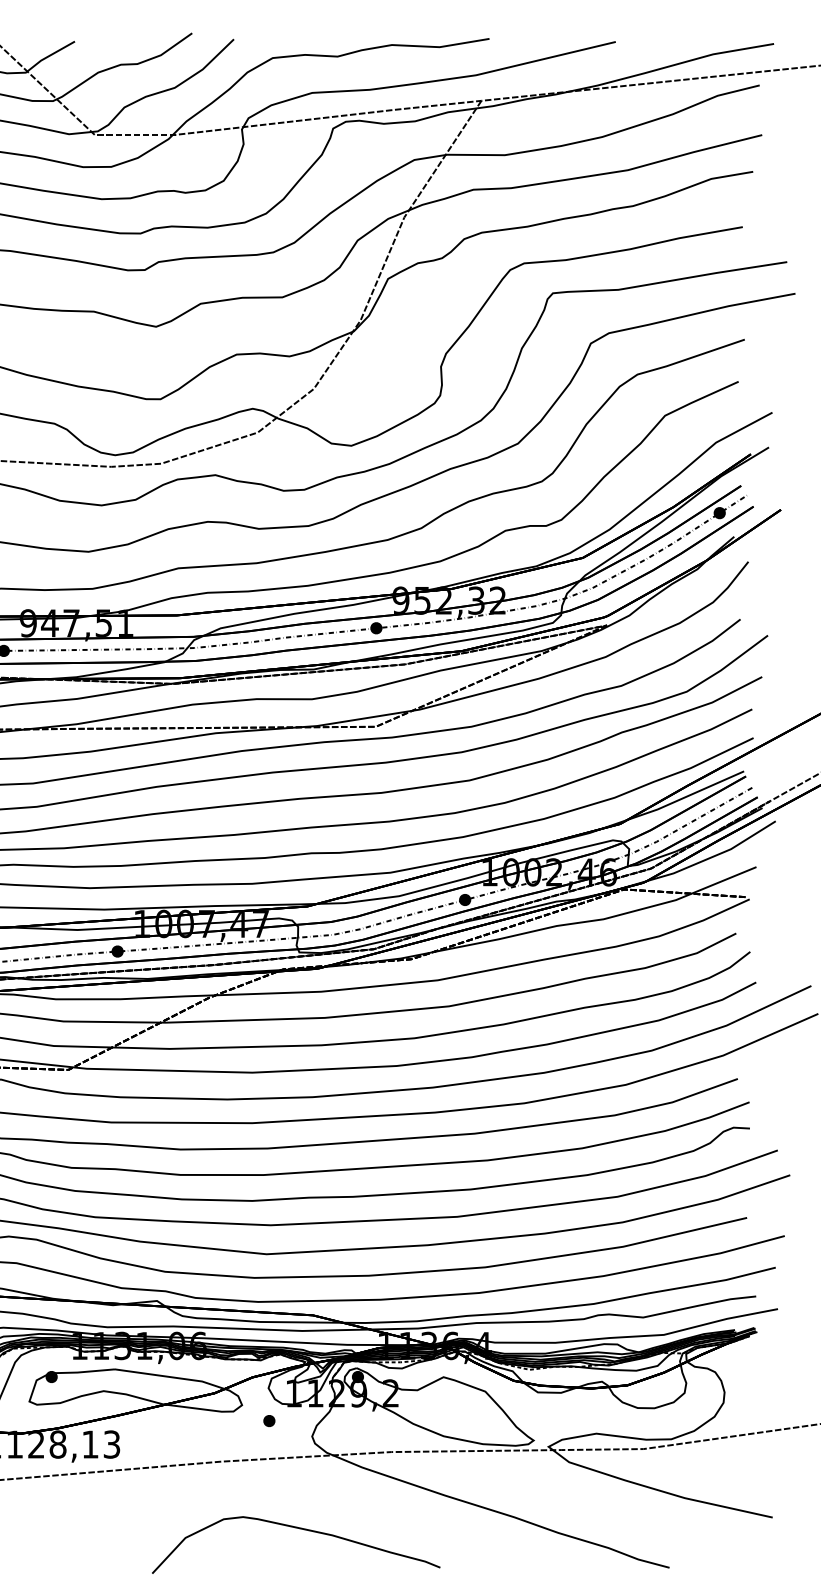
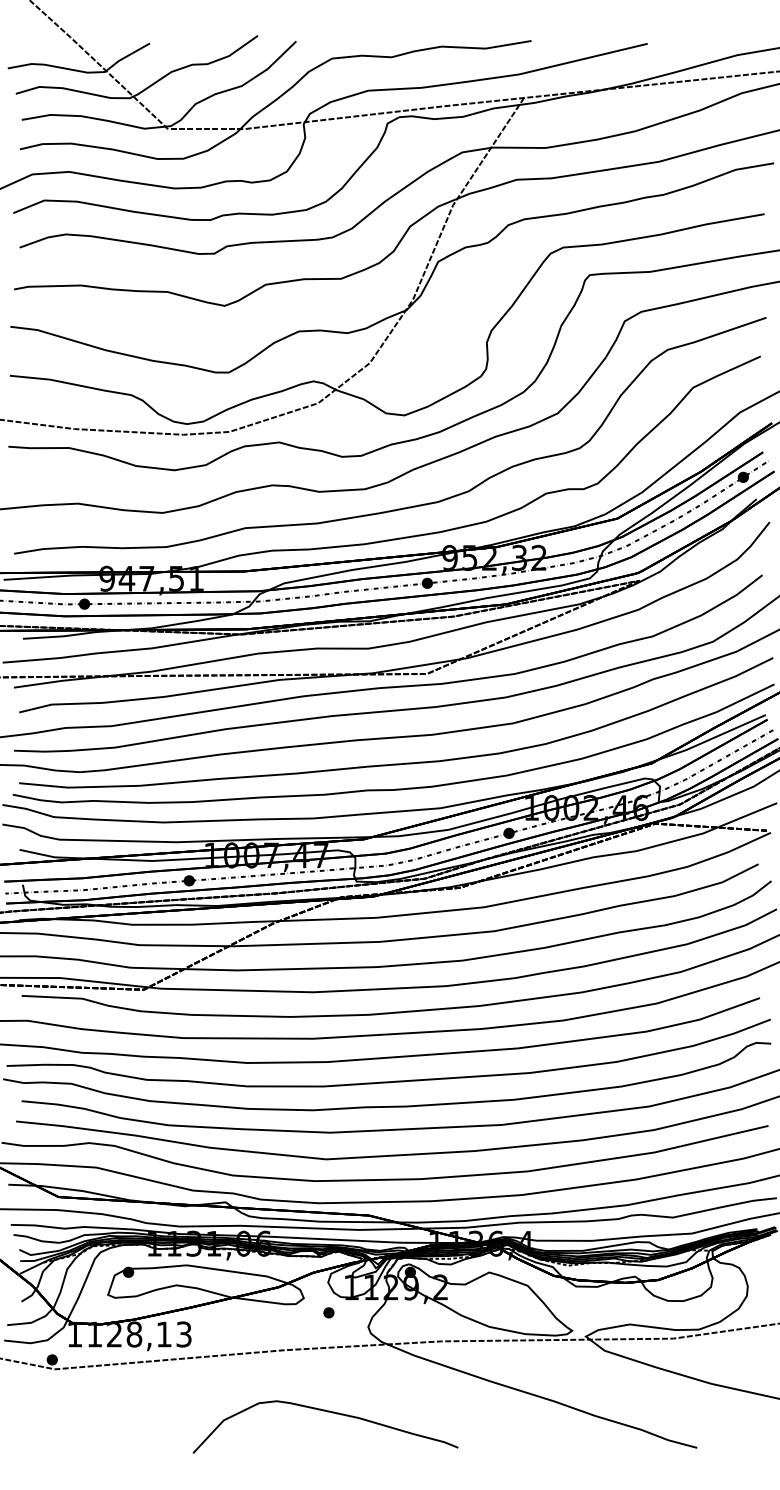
curve: (298, 1529) -> (327, 1412), moved

